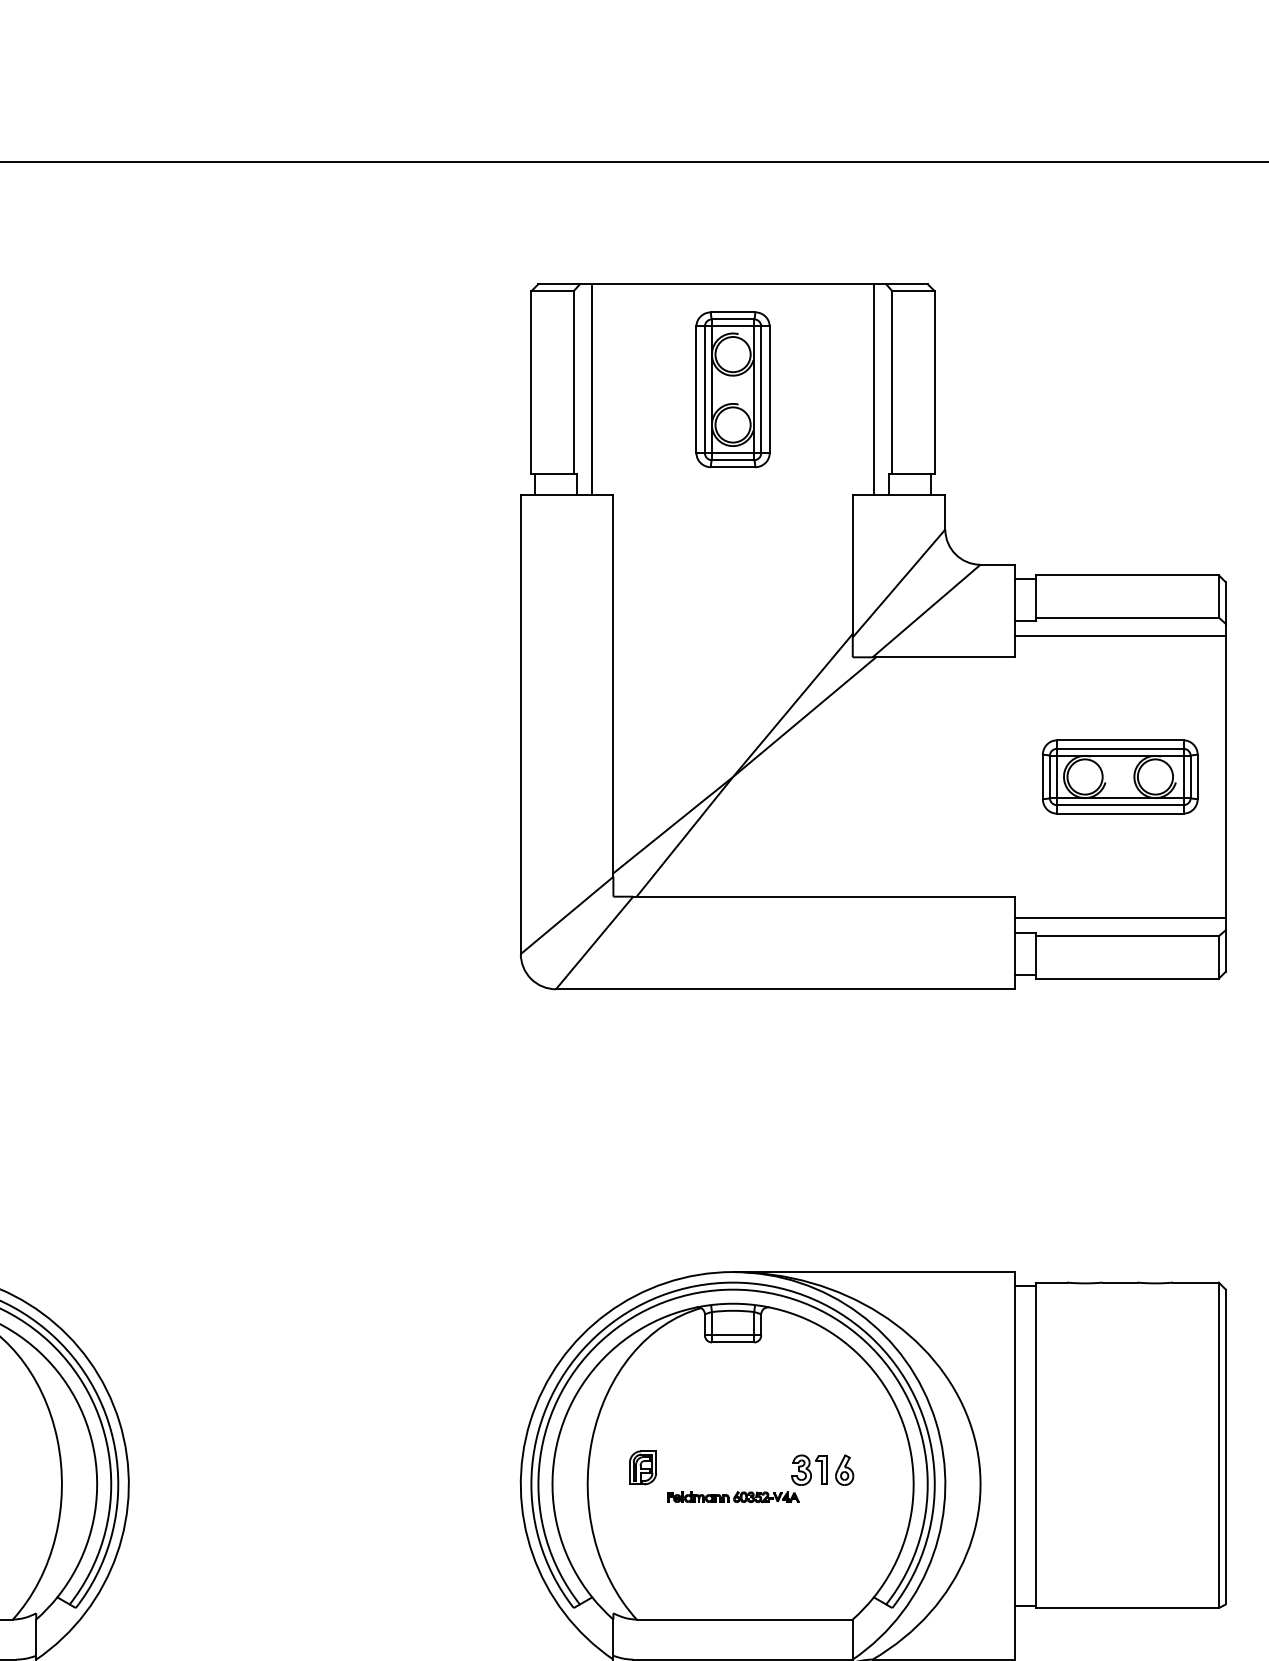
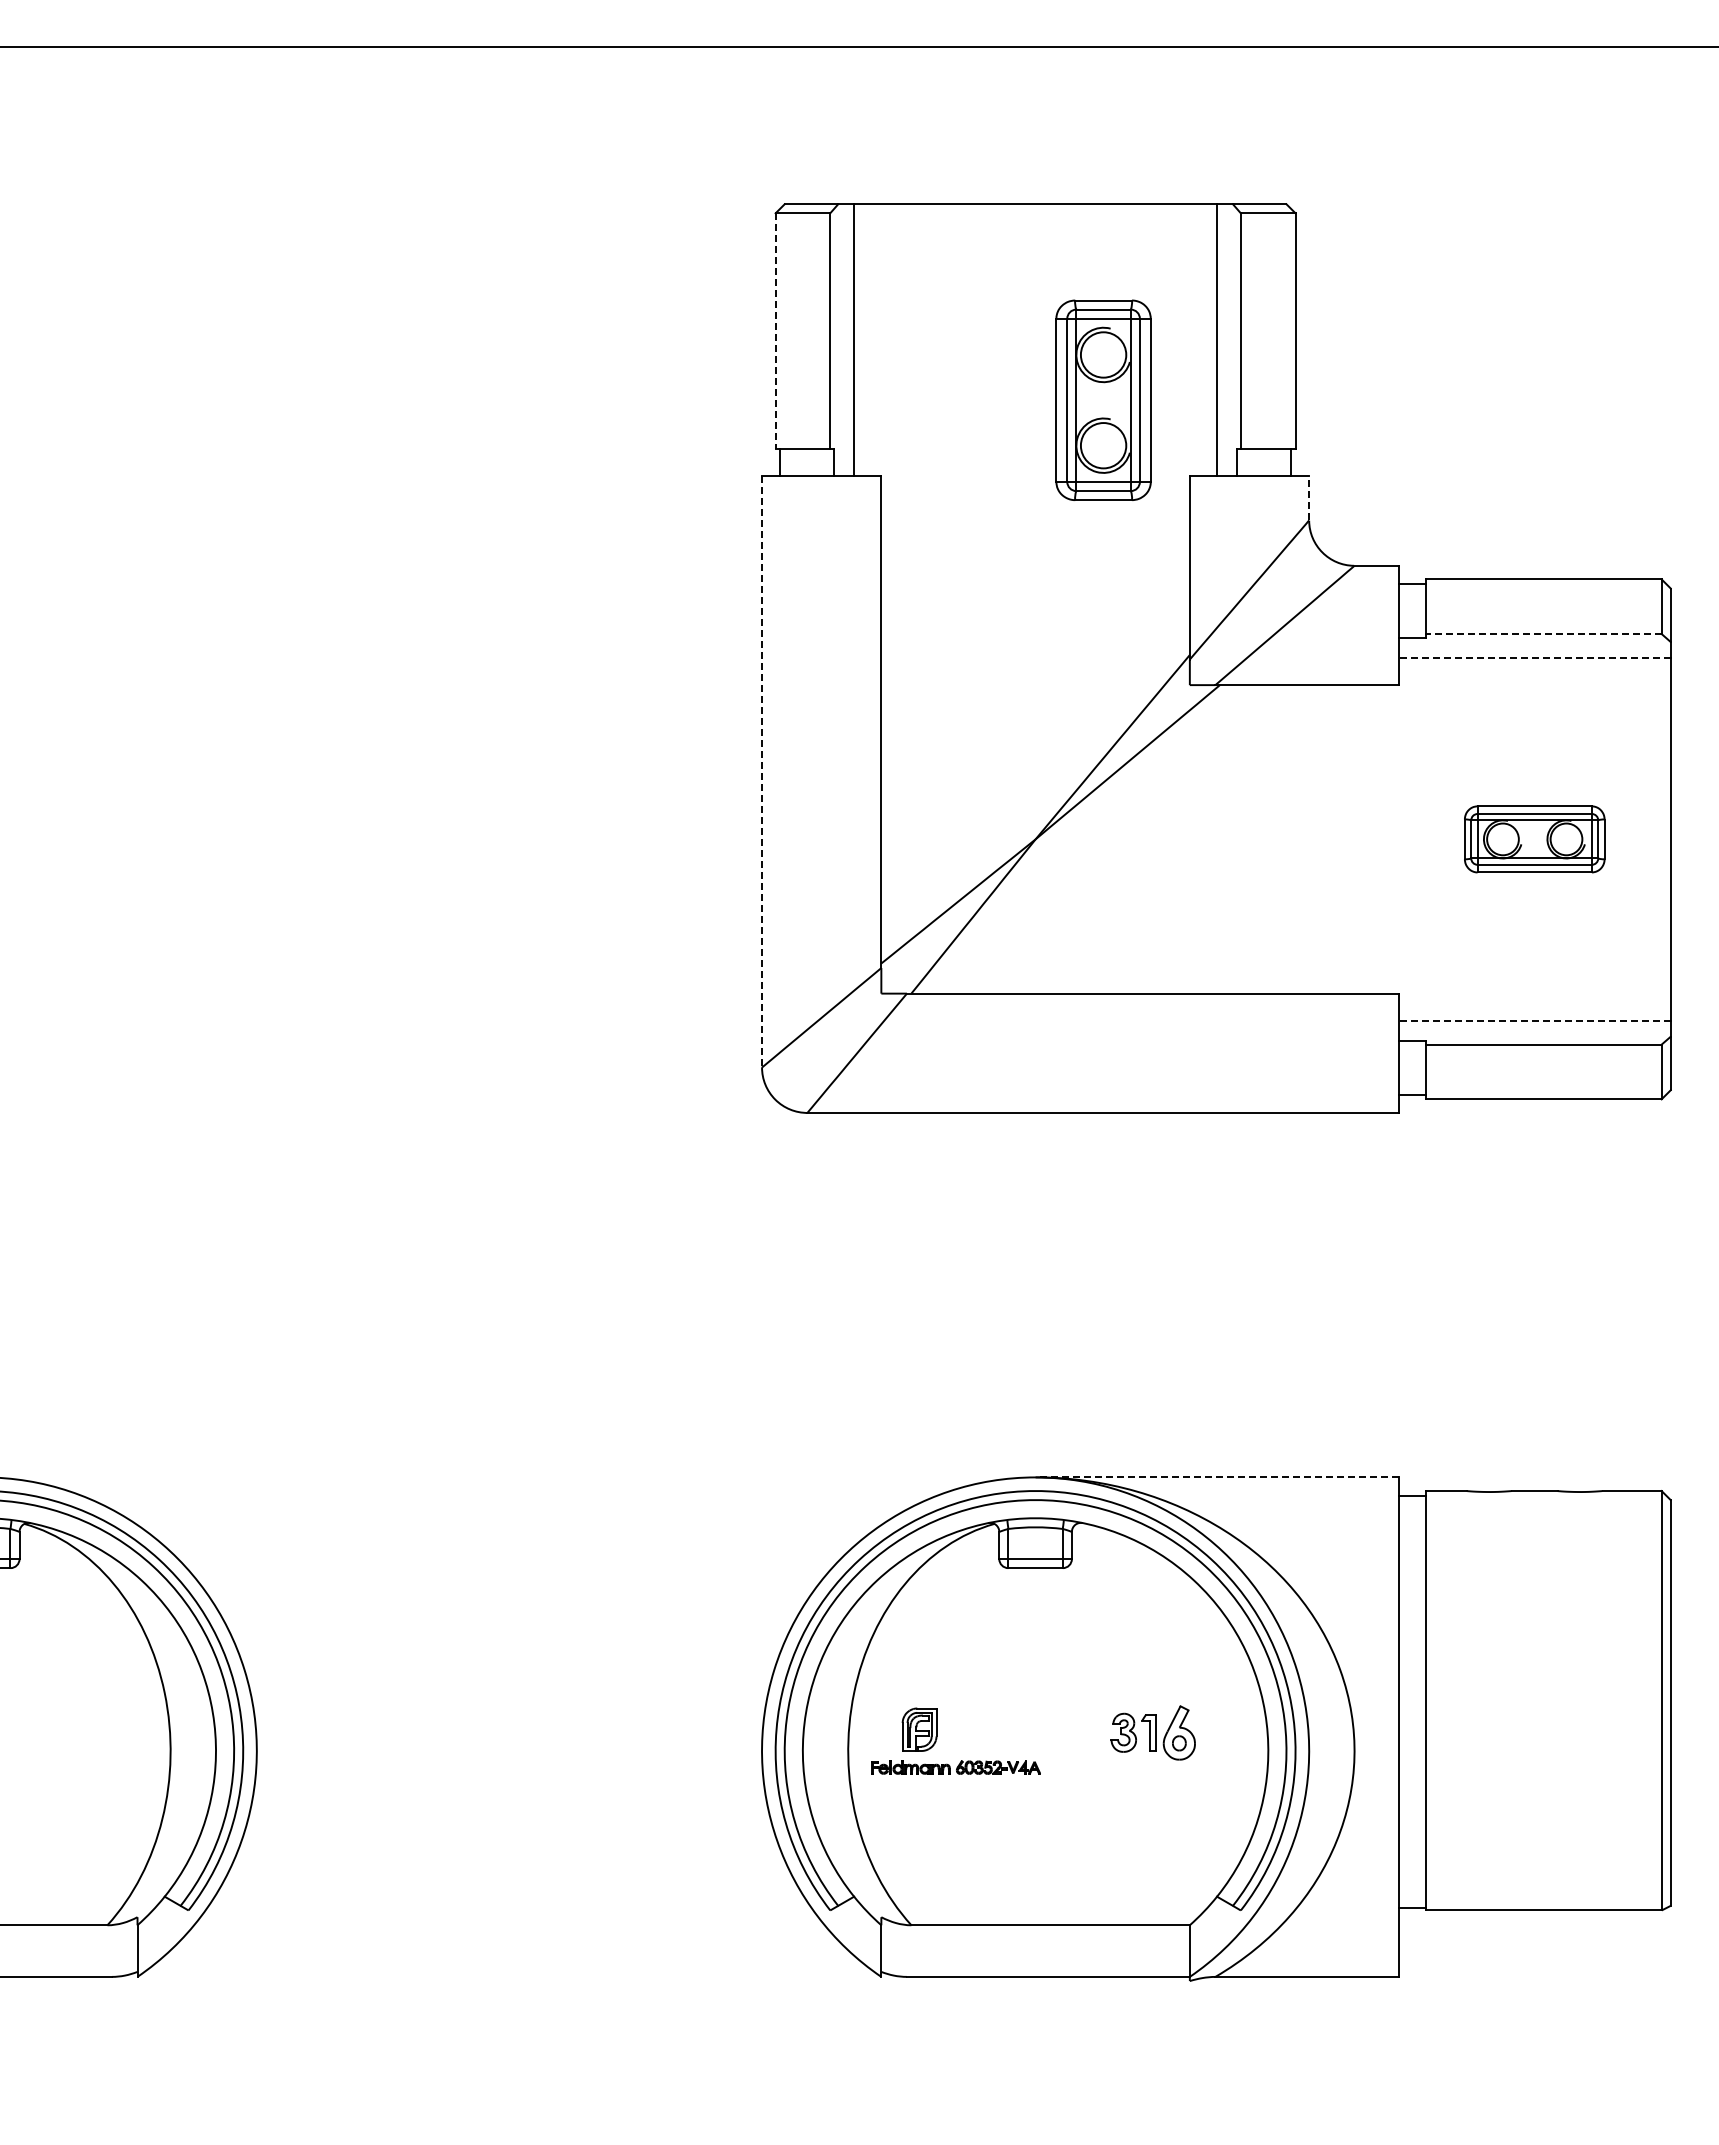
line: (531, 382) -> (775, 331), solid -> dashed
part: (733, 389) -> (1103, 399), moved
line: (945, 511) -> (1309, 497), solid -> dashed
line: (1127, 618) -> (1543, 634), solid -> dashed
line: (1120, 635) -> (1534, 657), solid -> dashed
line: (521, 725) -> (762, 772), solid -> dashed
part: (1120, 777) -> (1534, 839), size x0.7
line: (1120, 917) -> (1534, 1020), solid -> dashed
line: (873, 1272) -> (1216, 1477), solid -> dashed
part: (844, 1469) -> (1179, 1732), size x1.4
part: (733, 1497) -> (955, 1767), moved

